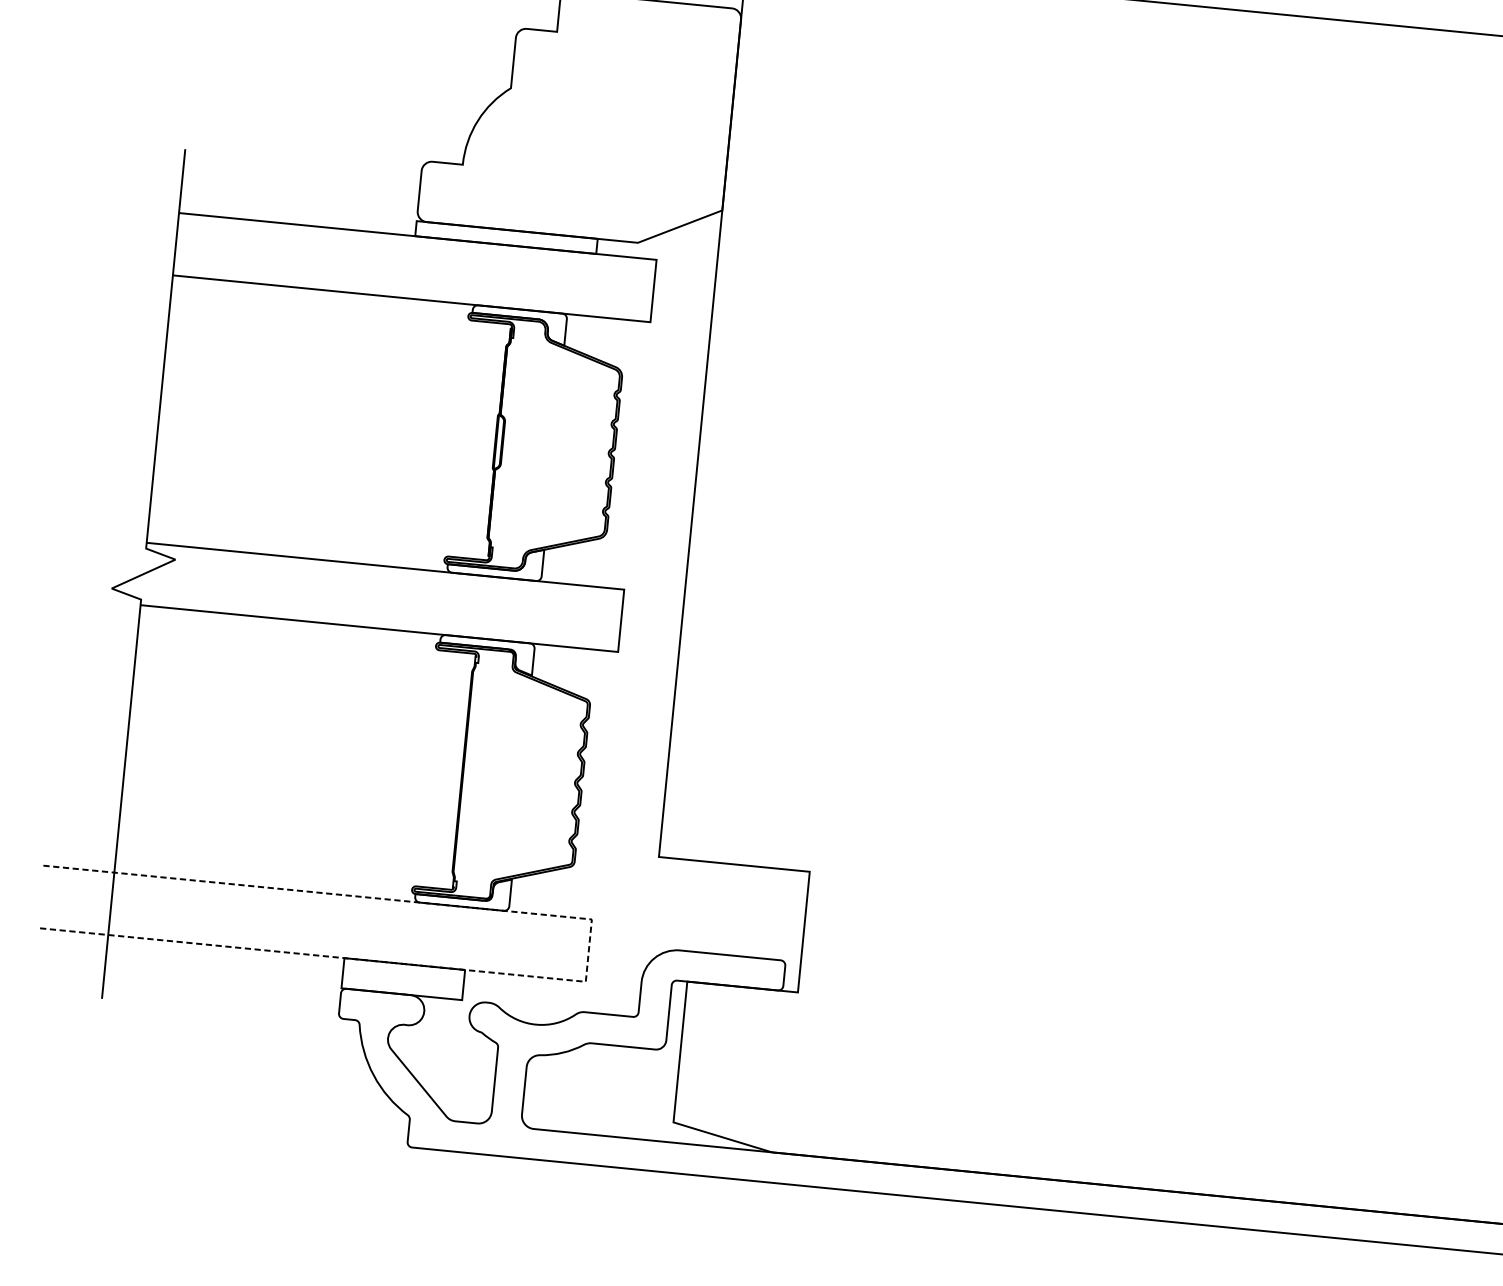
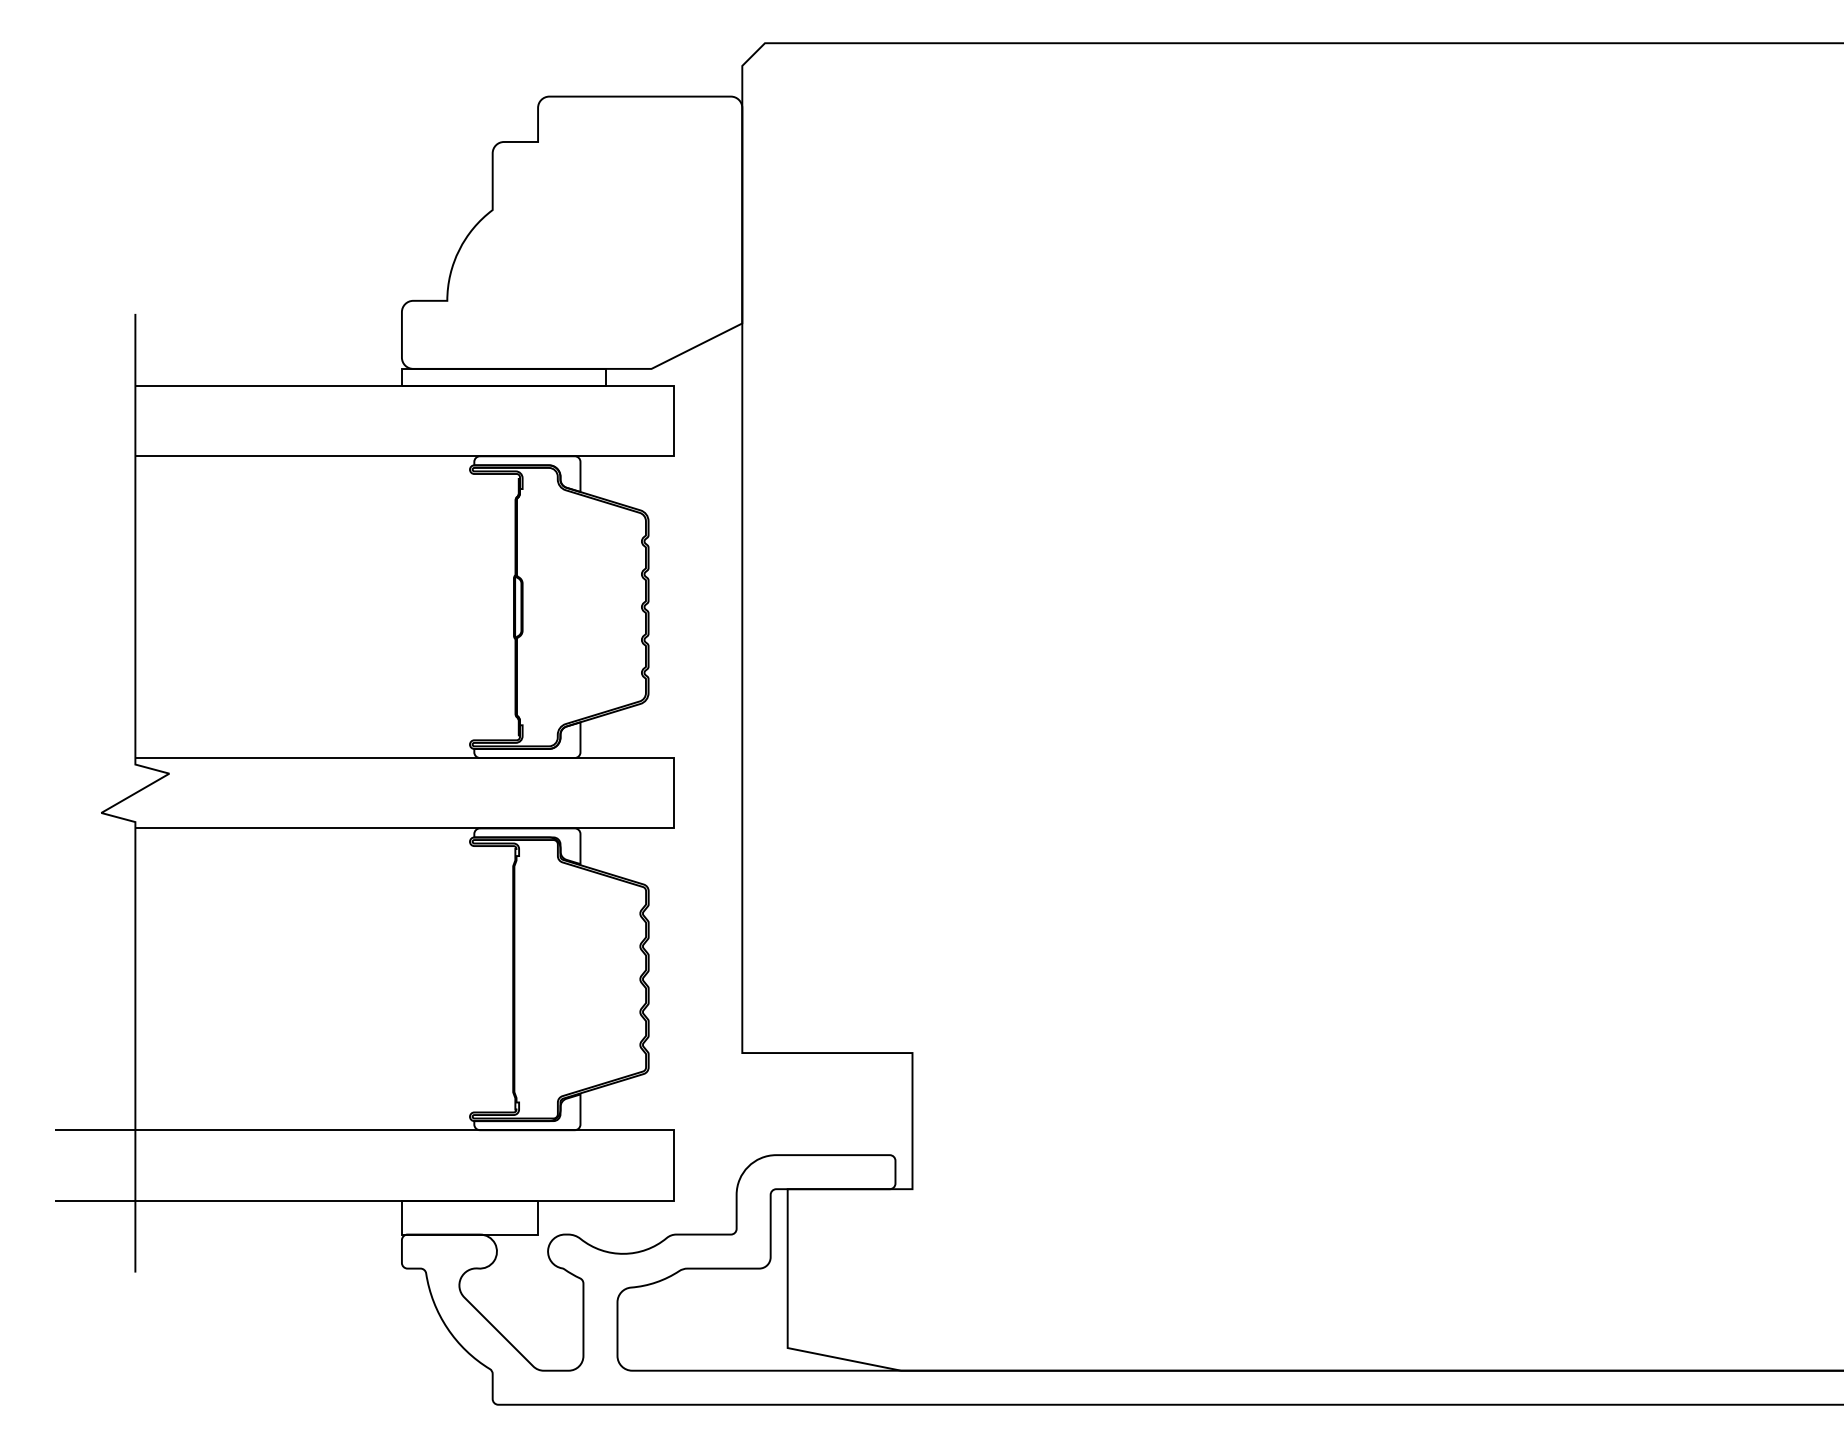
line: (589, 950) -> (674, 1165), dashed -> solid

